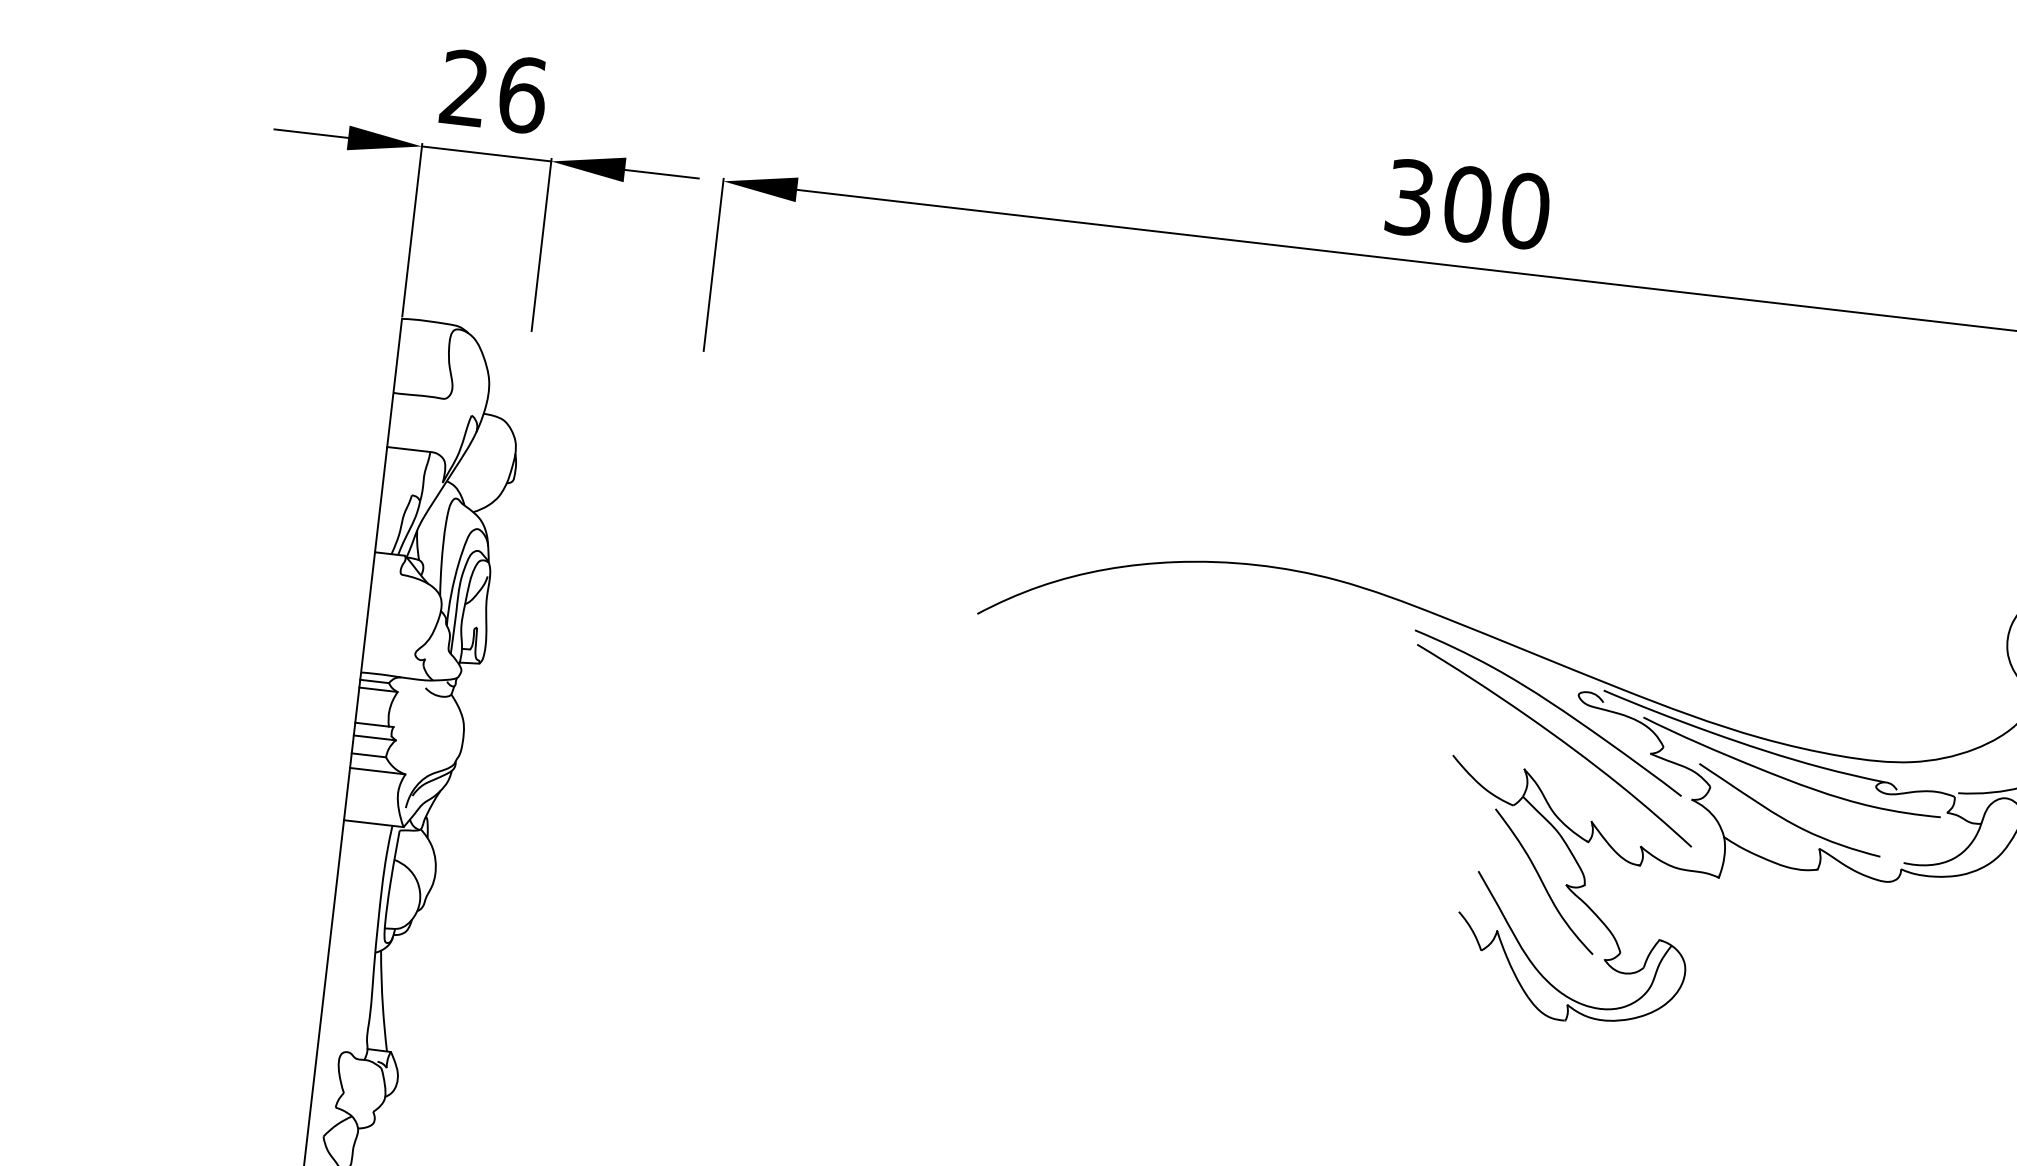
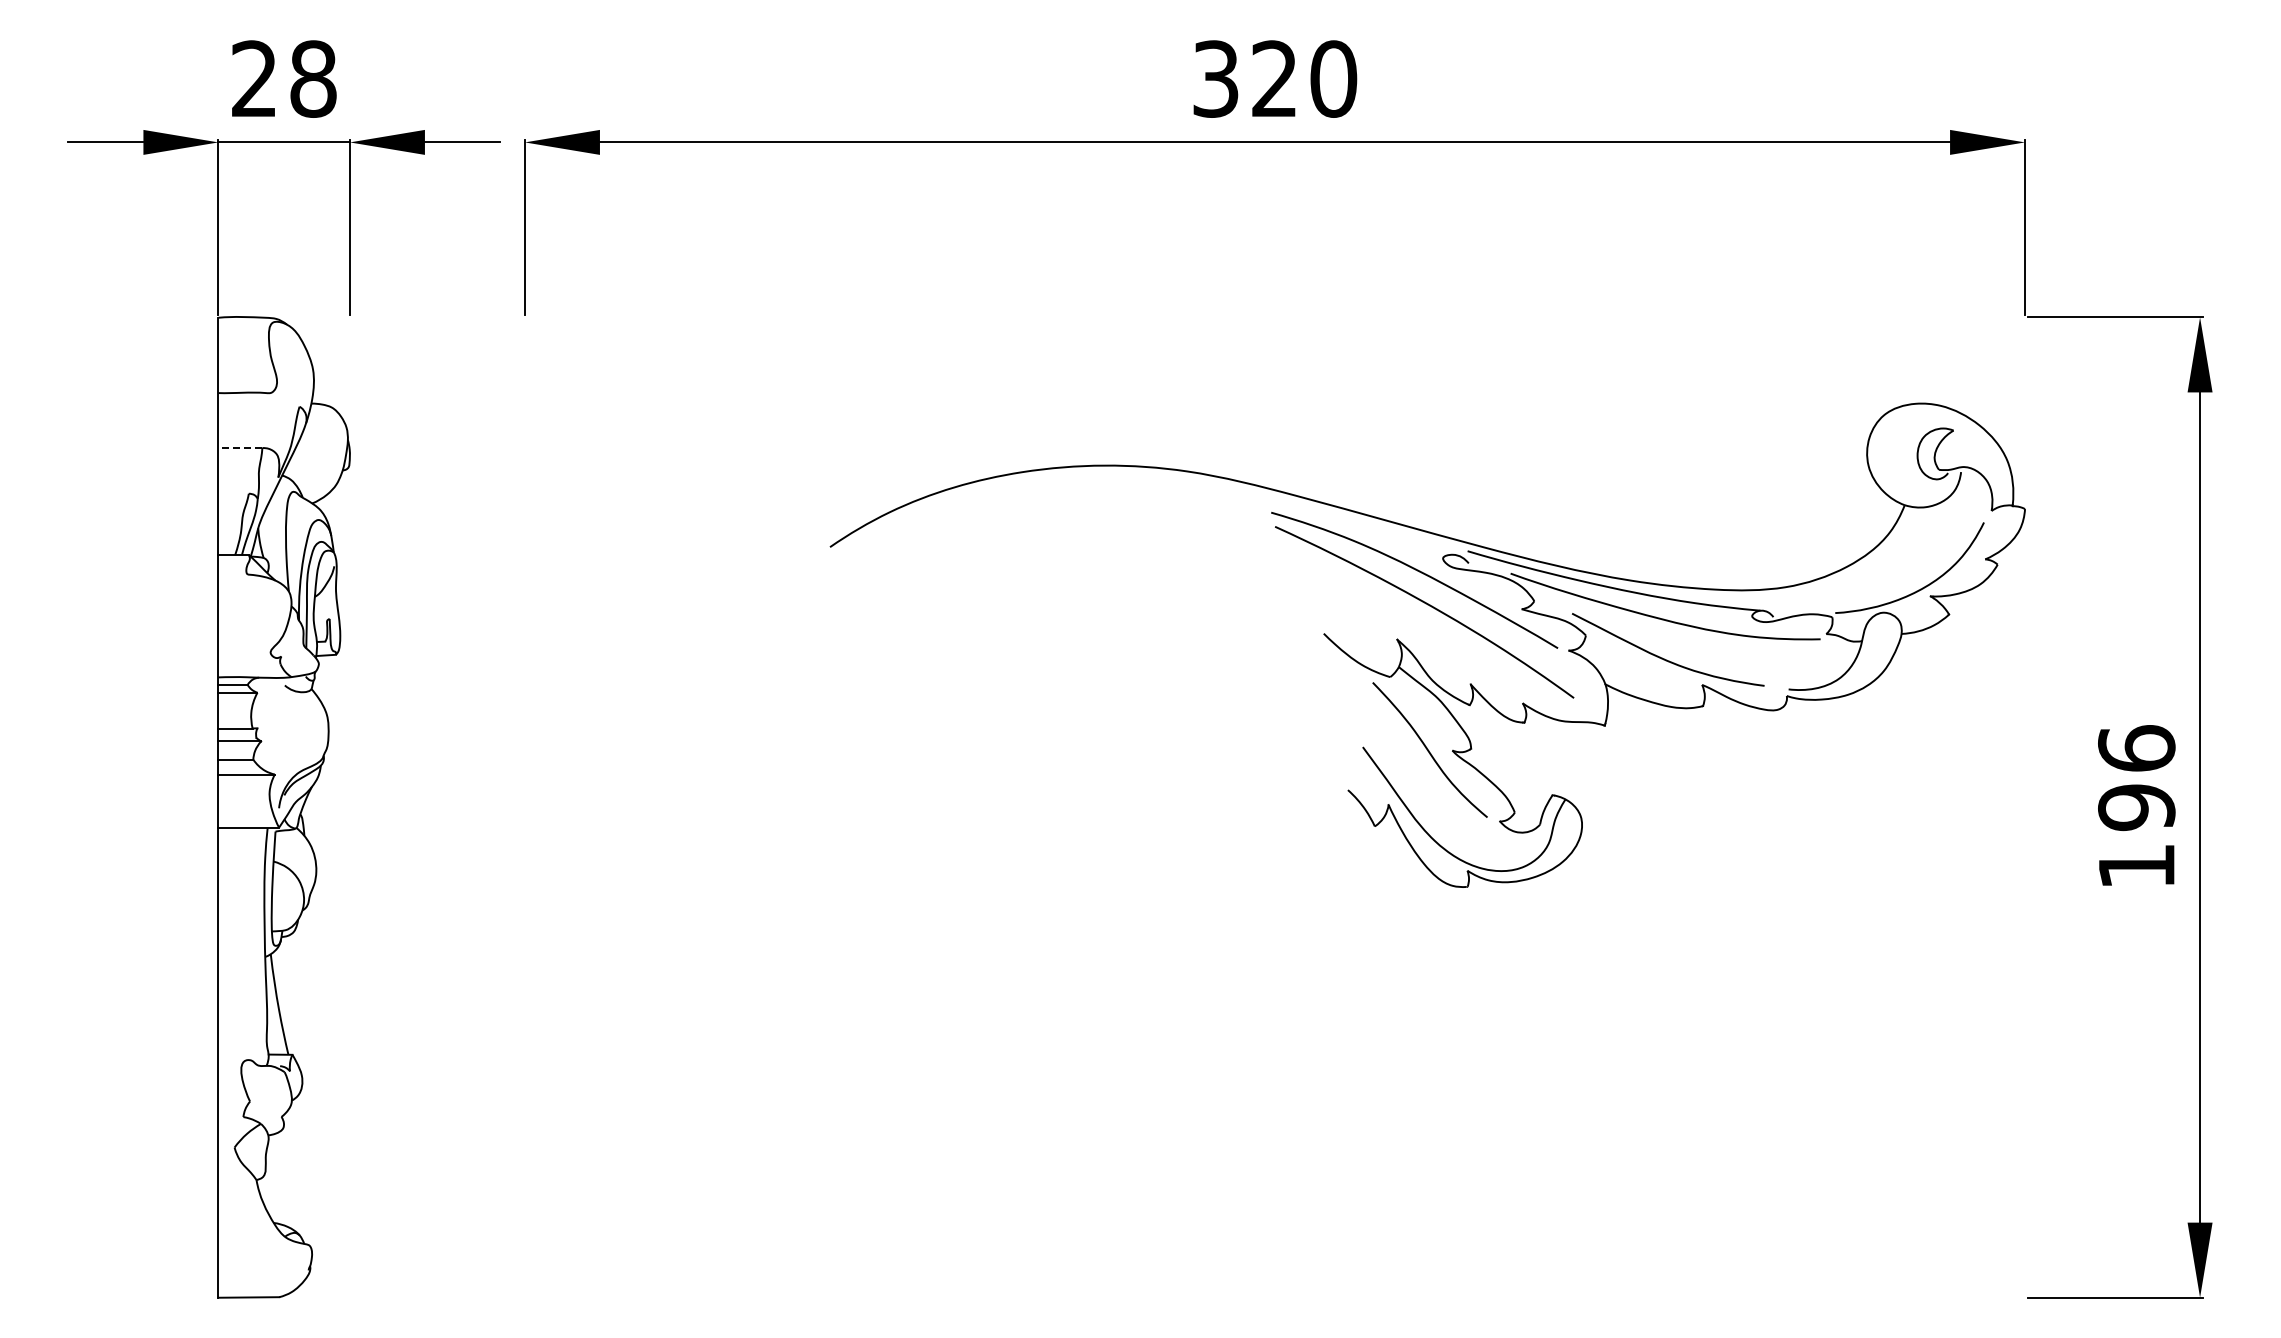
text: (522, 94) -> (313, 78), 26 -> 28
text: (1467, 203) -> (1274, 78), 300 -> 320
line: (408, 449) -> (240, 448), solid -> dashed

